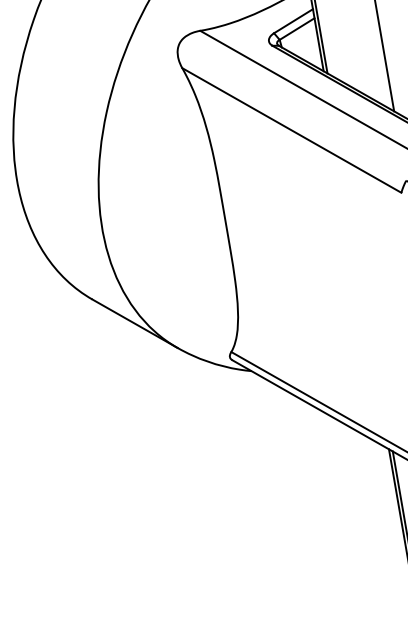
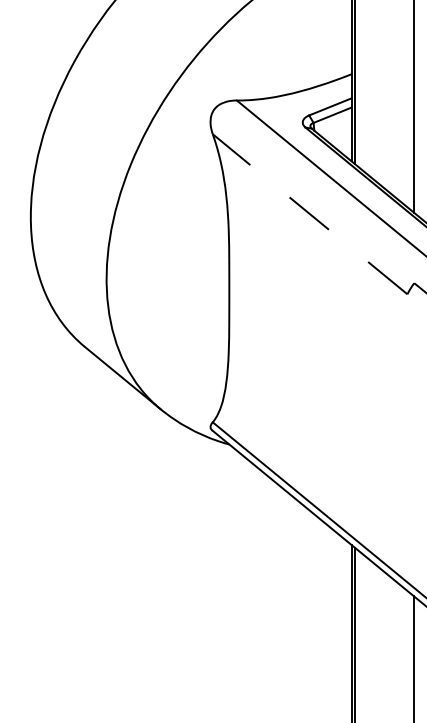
line: (291, 129) -> (309, 213), solid -> dashed

